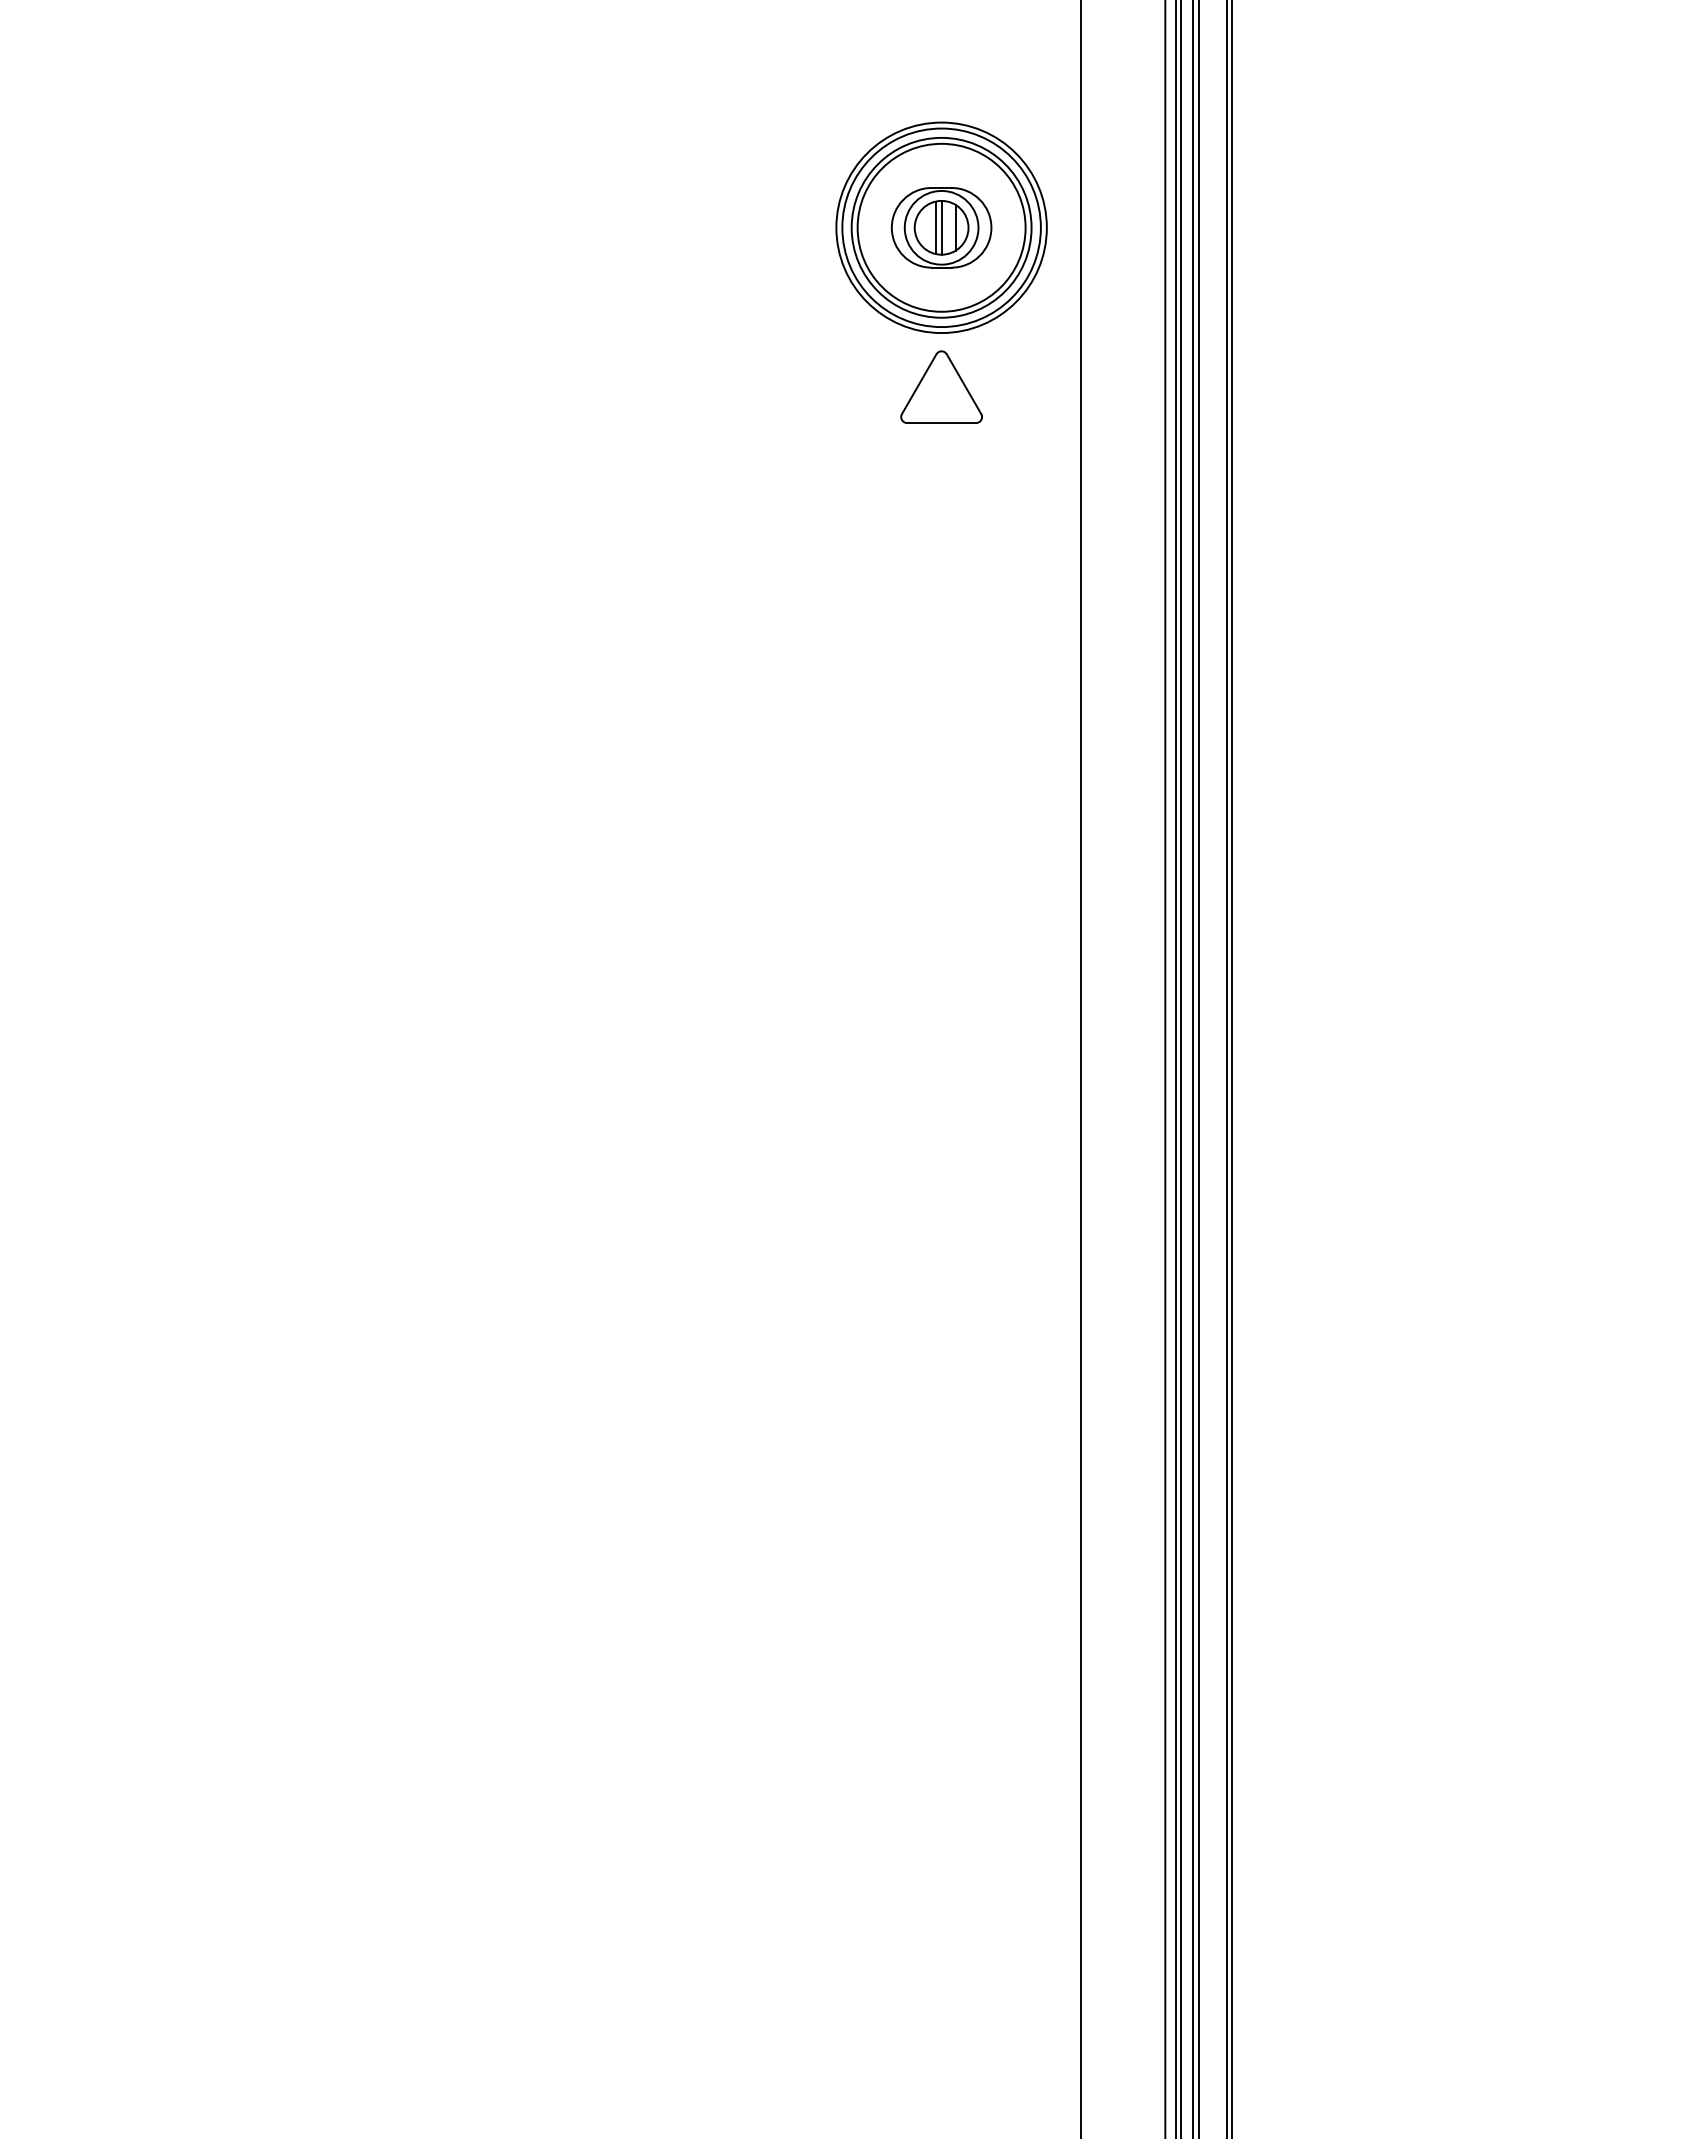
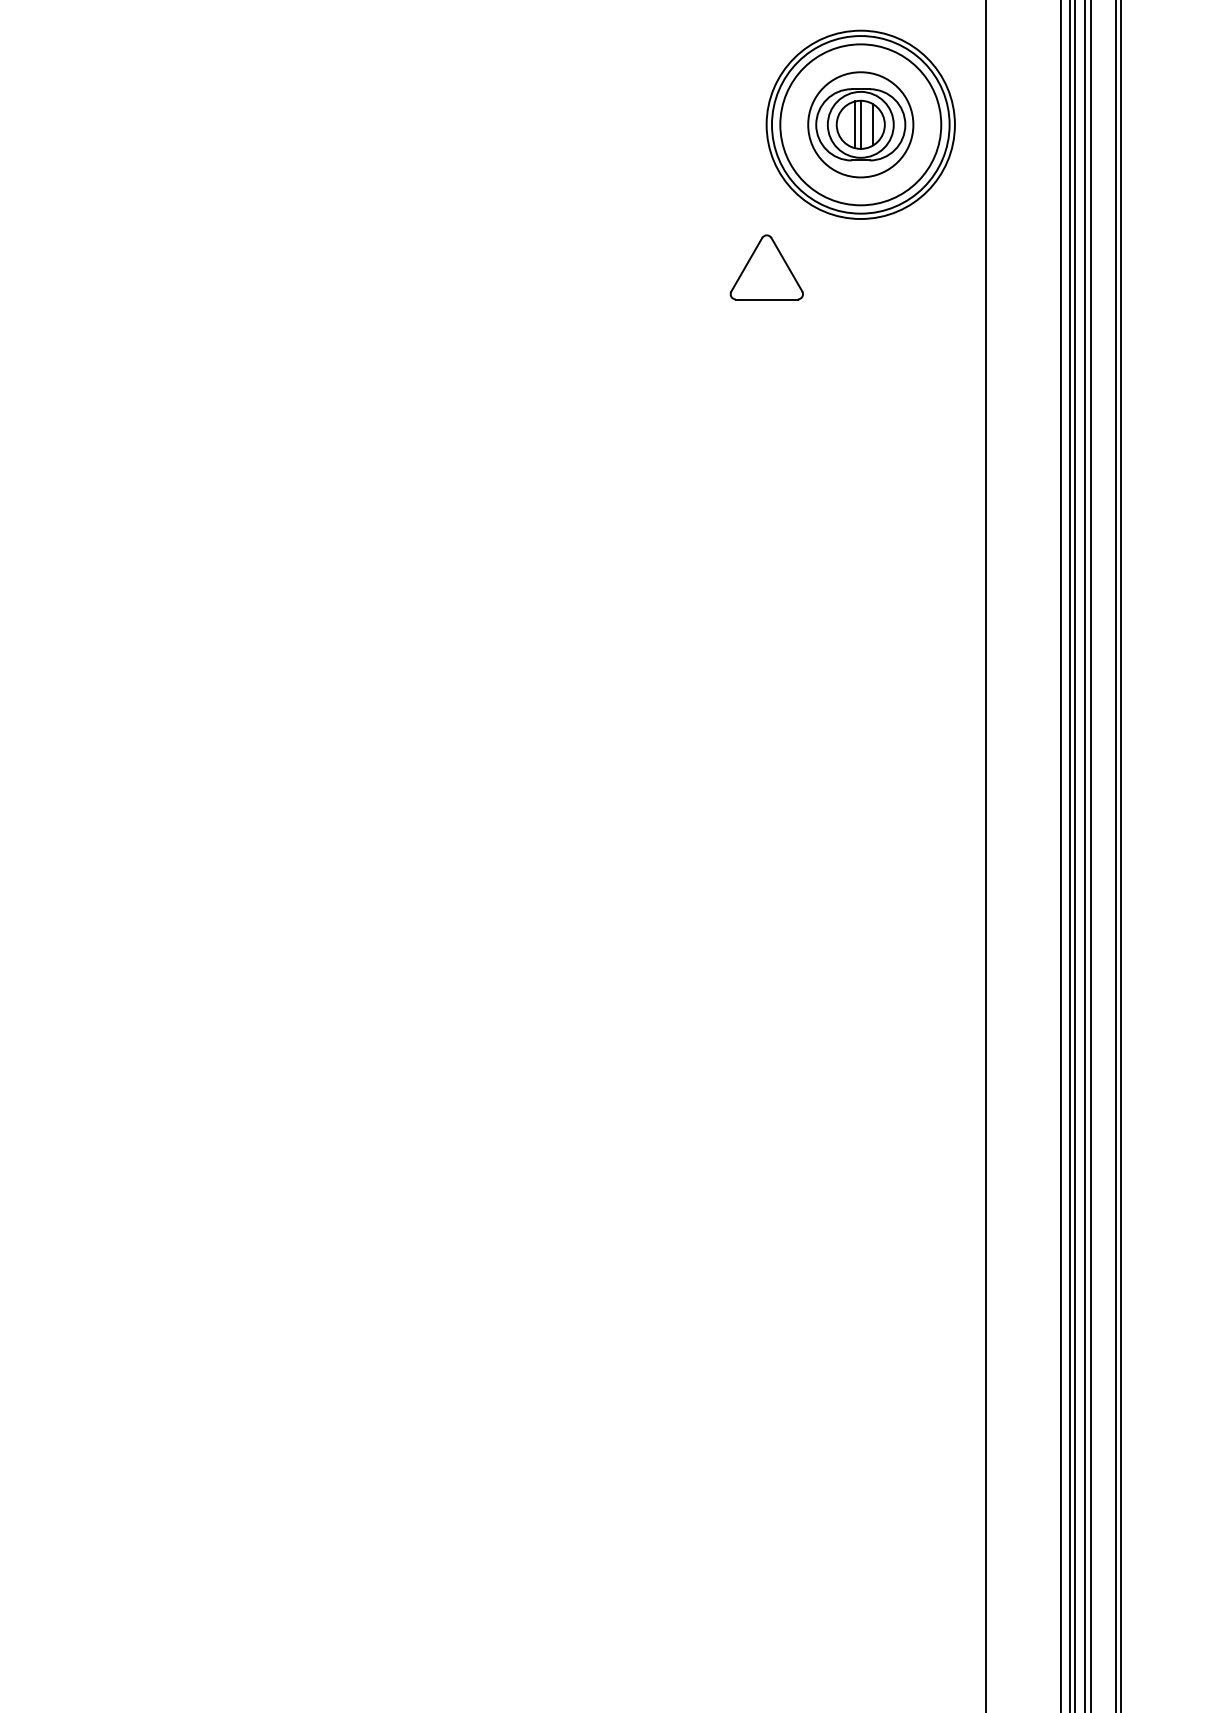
circle: (941, 227) -> (860, 124), size x0.7
part: (941, 386) -> (766, 266), moved

